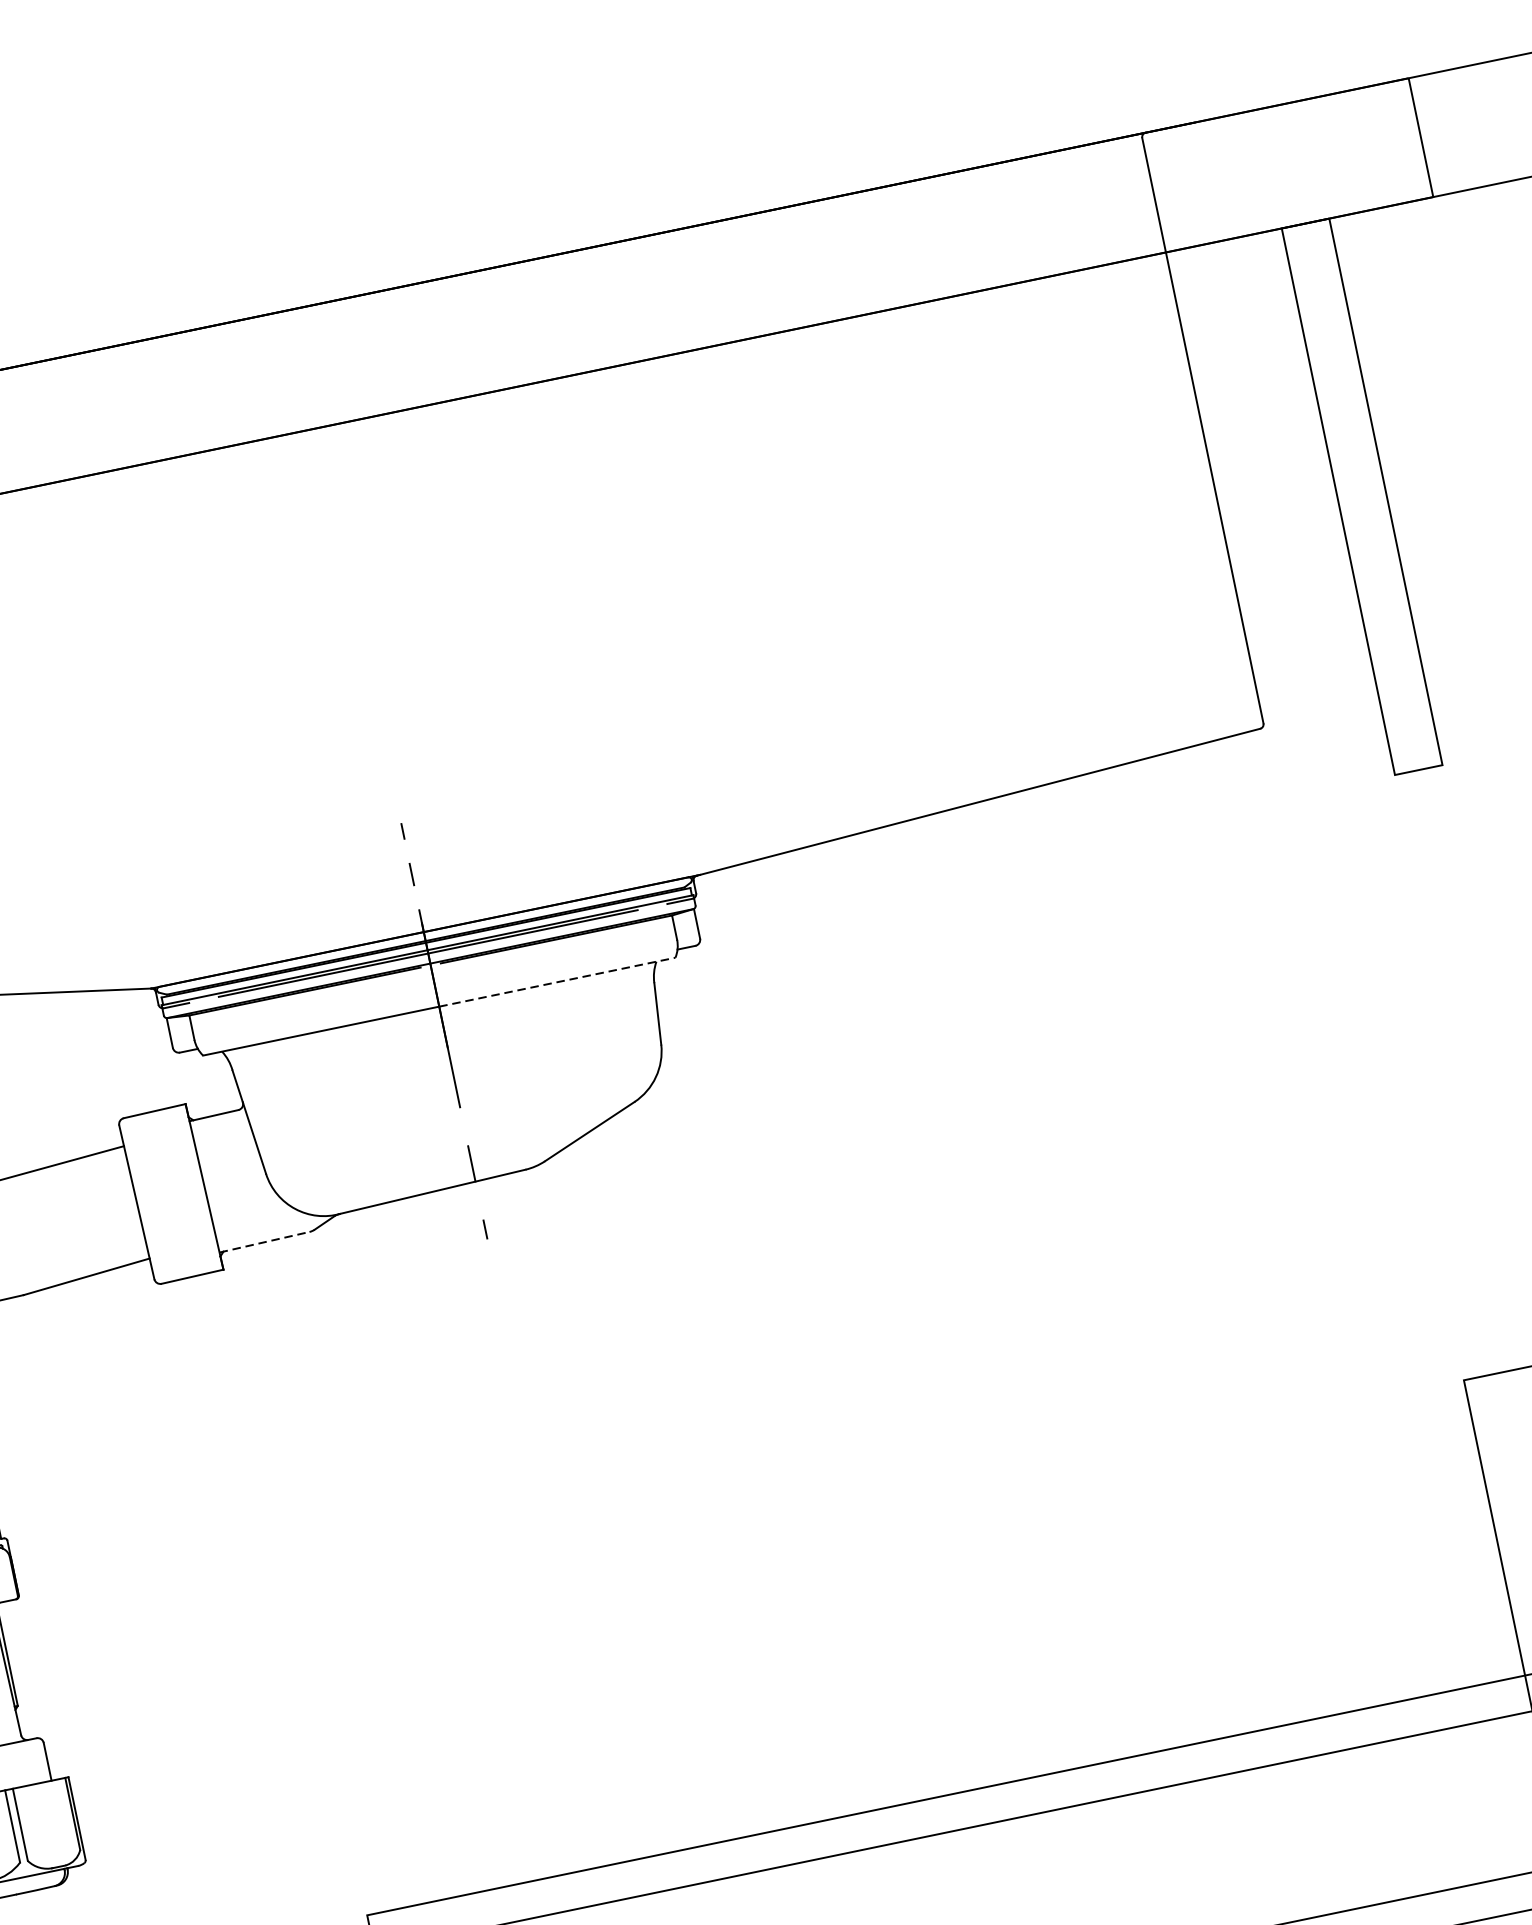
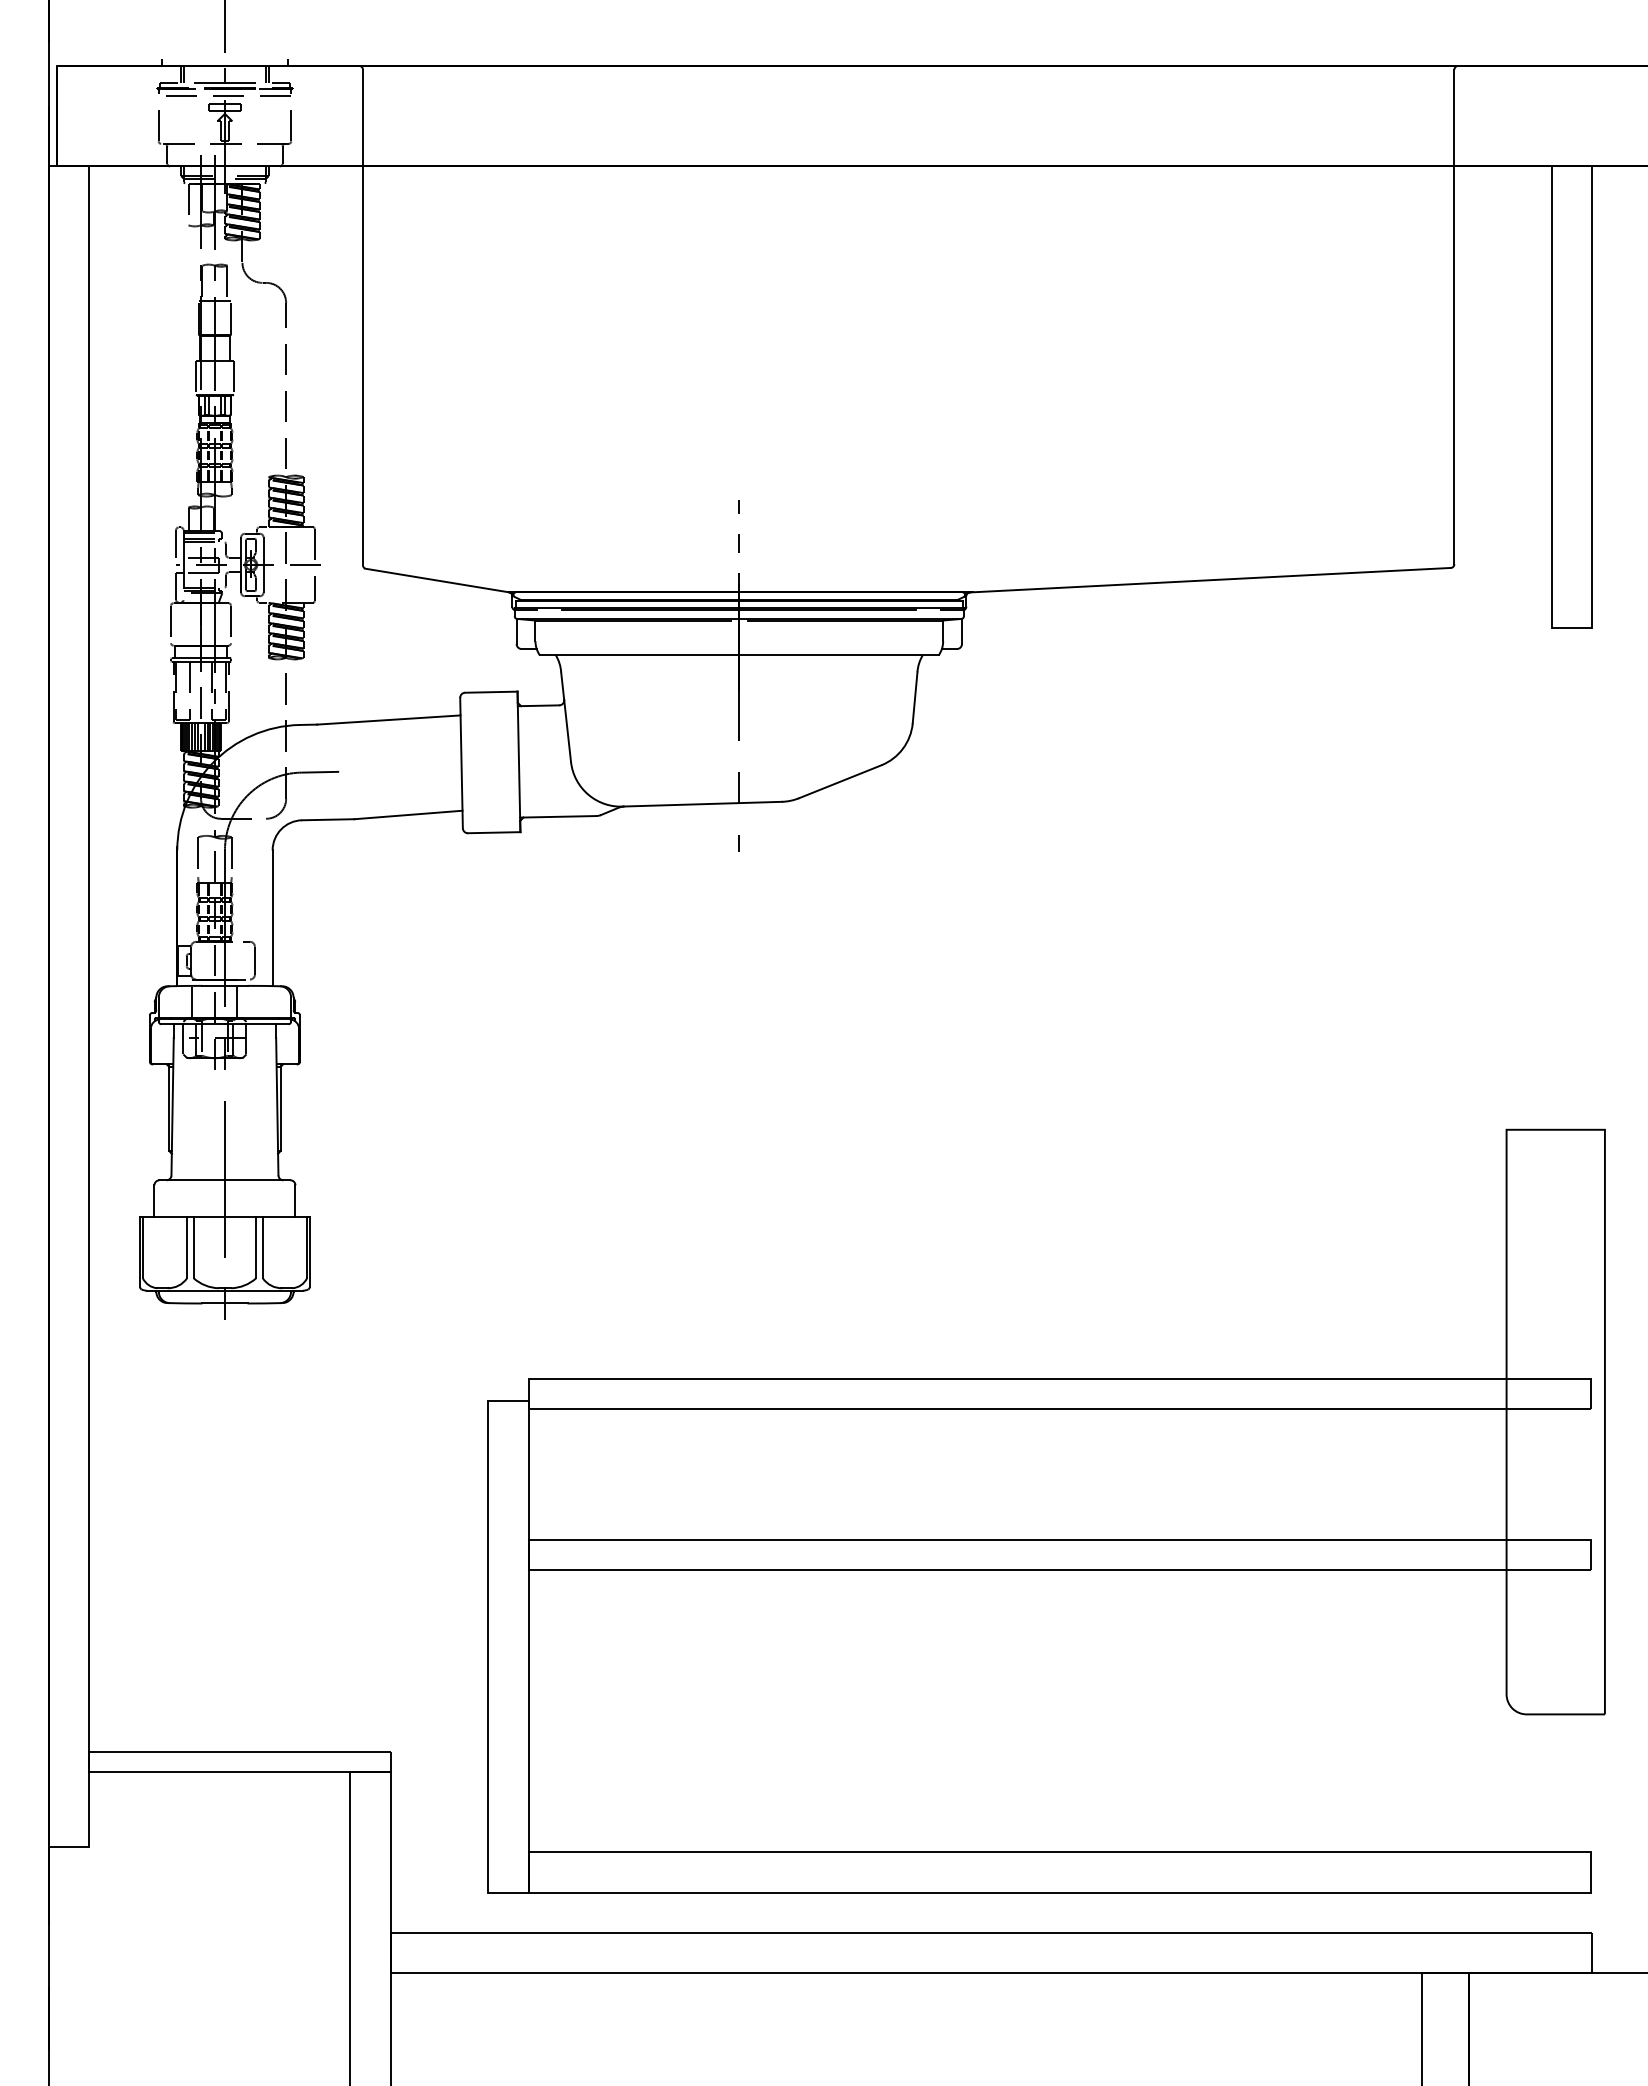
line: (557, 982) -> (839, 655), dashed -> solid
line: (264, 1241) -> (558, 816), dashed -> solid

